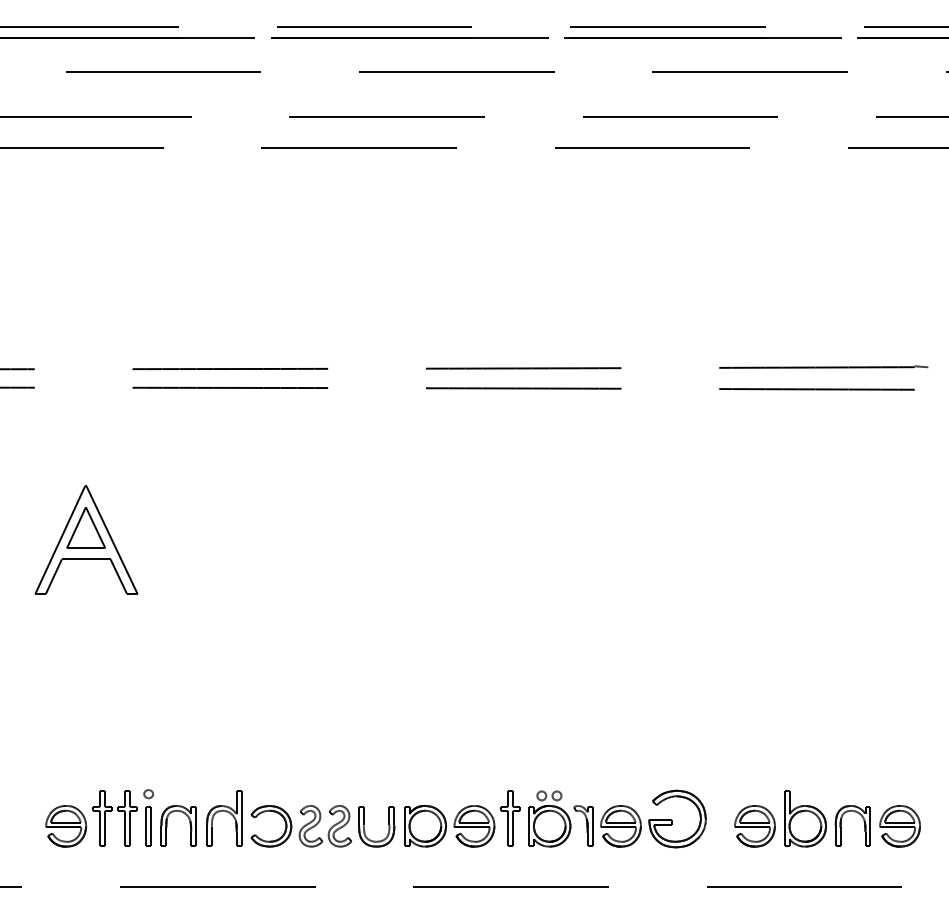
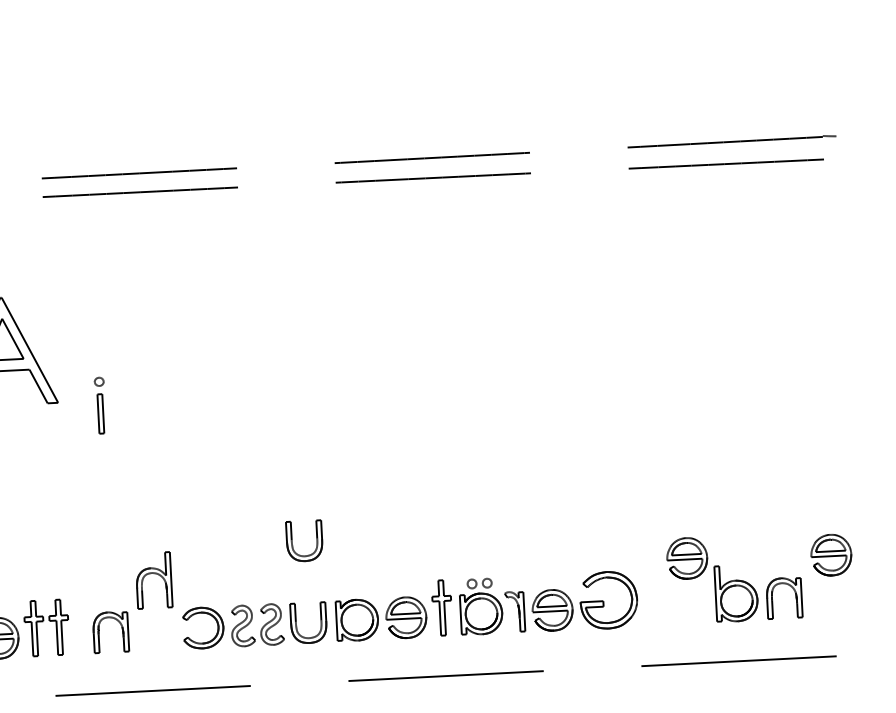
part: (364, 744) -> (292, 541), added
part: (225, 812) -> (154, 574), moved
part: (148, 817) -> (100, 405), moved
part: (754, 826) -> (686, 558), moved
part: (899, 826) -> (830, 555), moved

